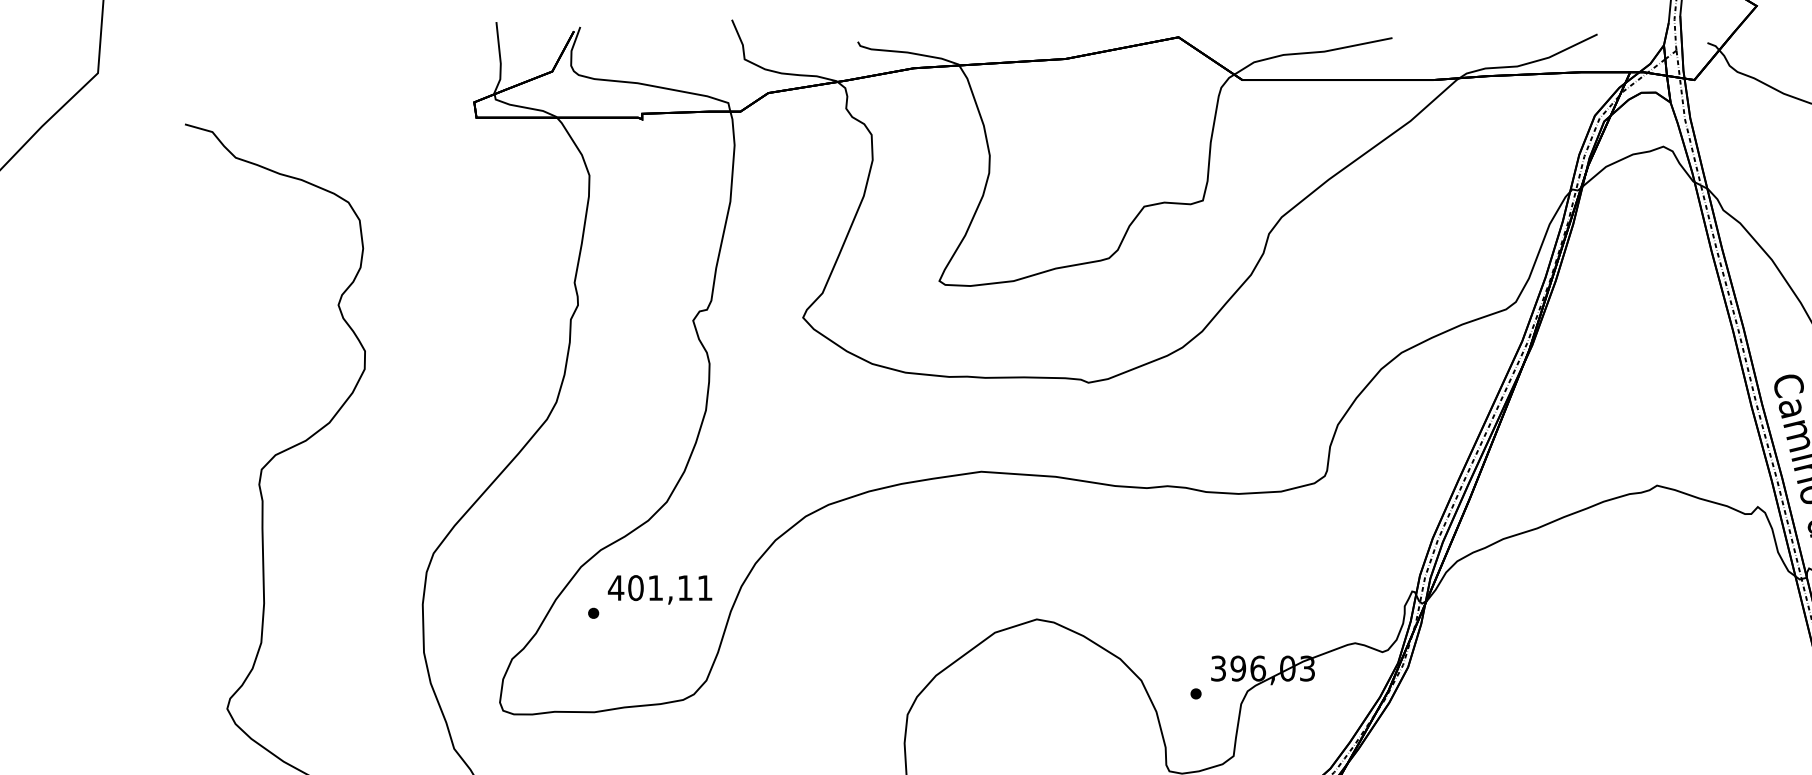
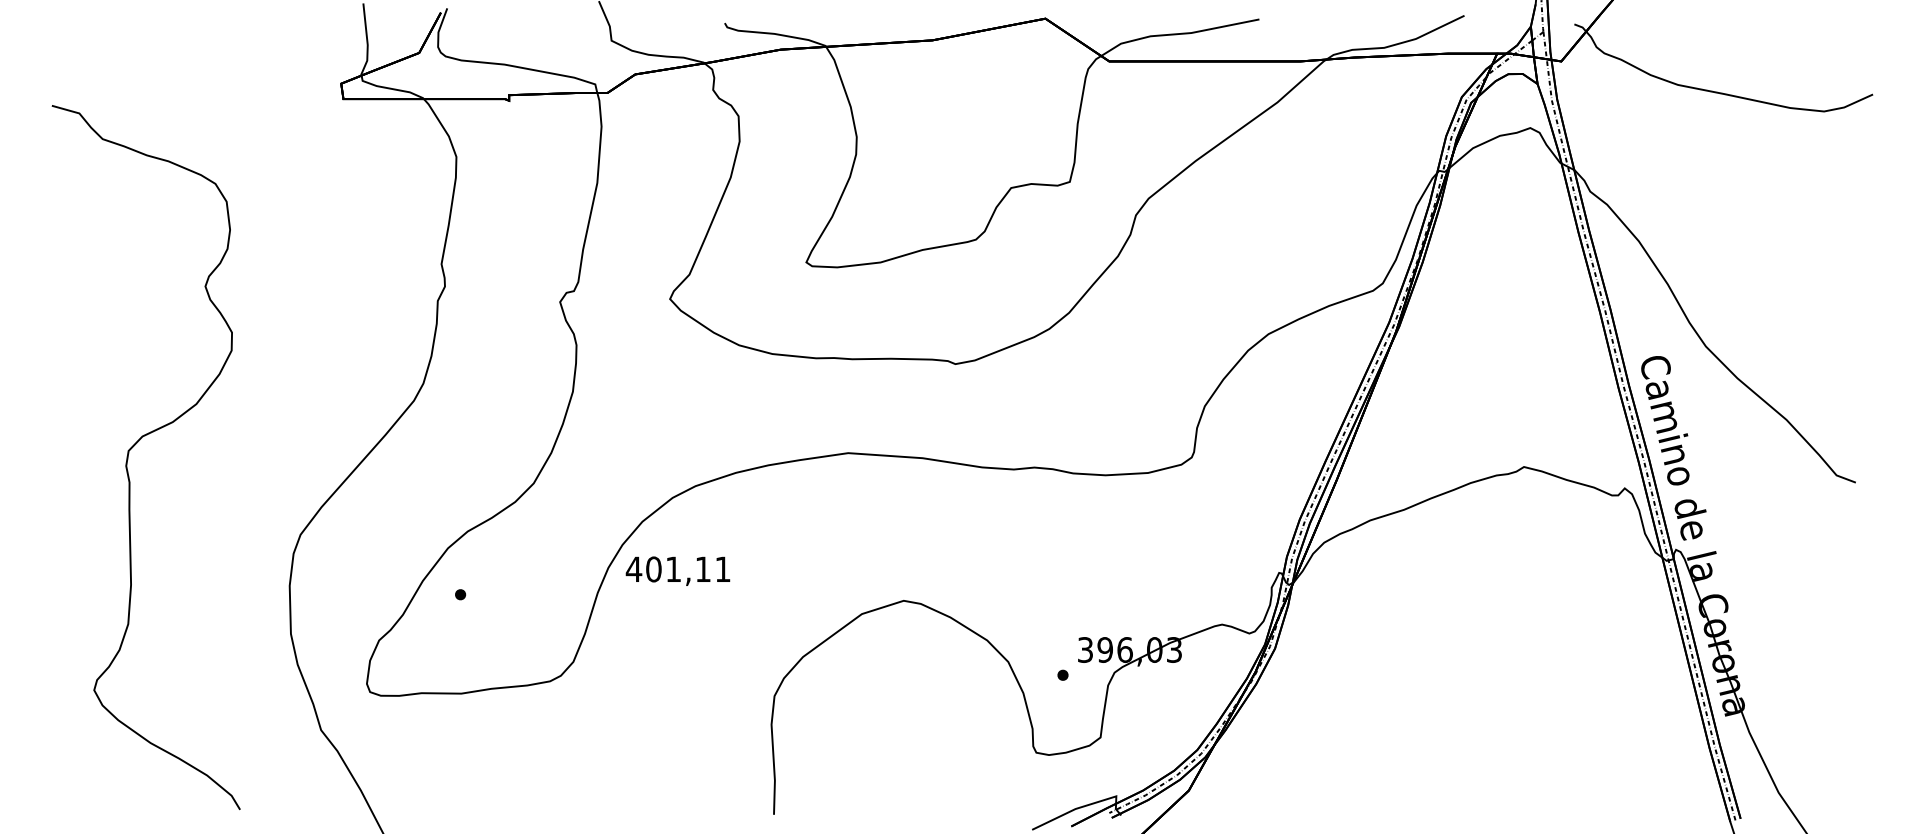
text: (659, 589) -> (677, 570), moved

